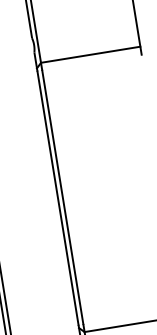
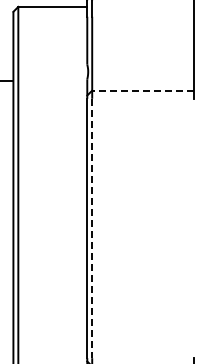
line: (91, 54) -> (143, 90), solid -> dashed
line: (63, 197) -> (92, 228), solid -> dashed

